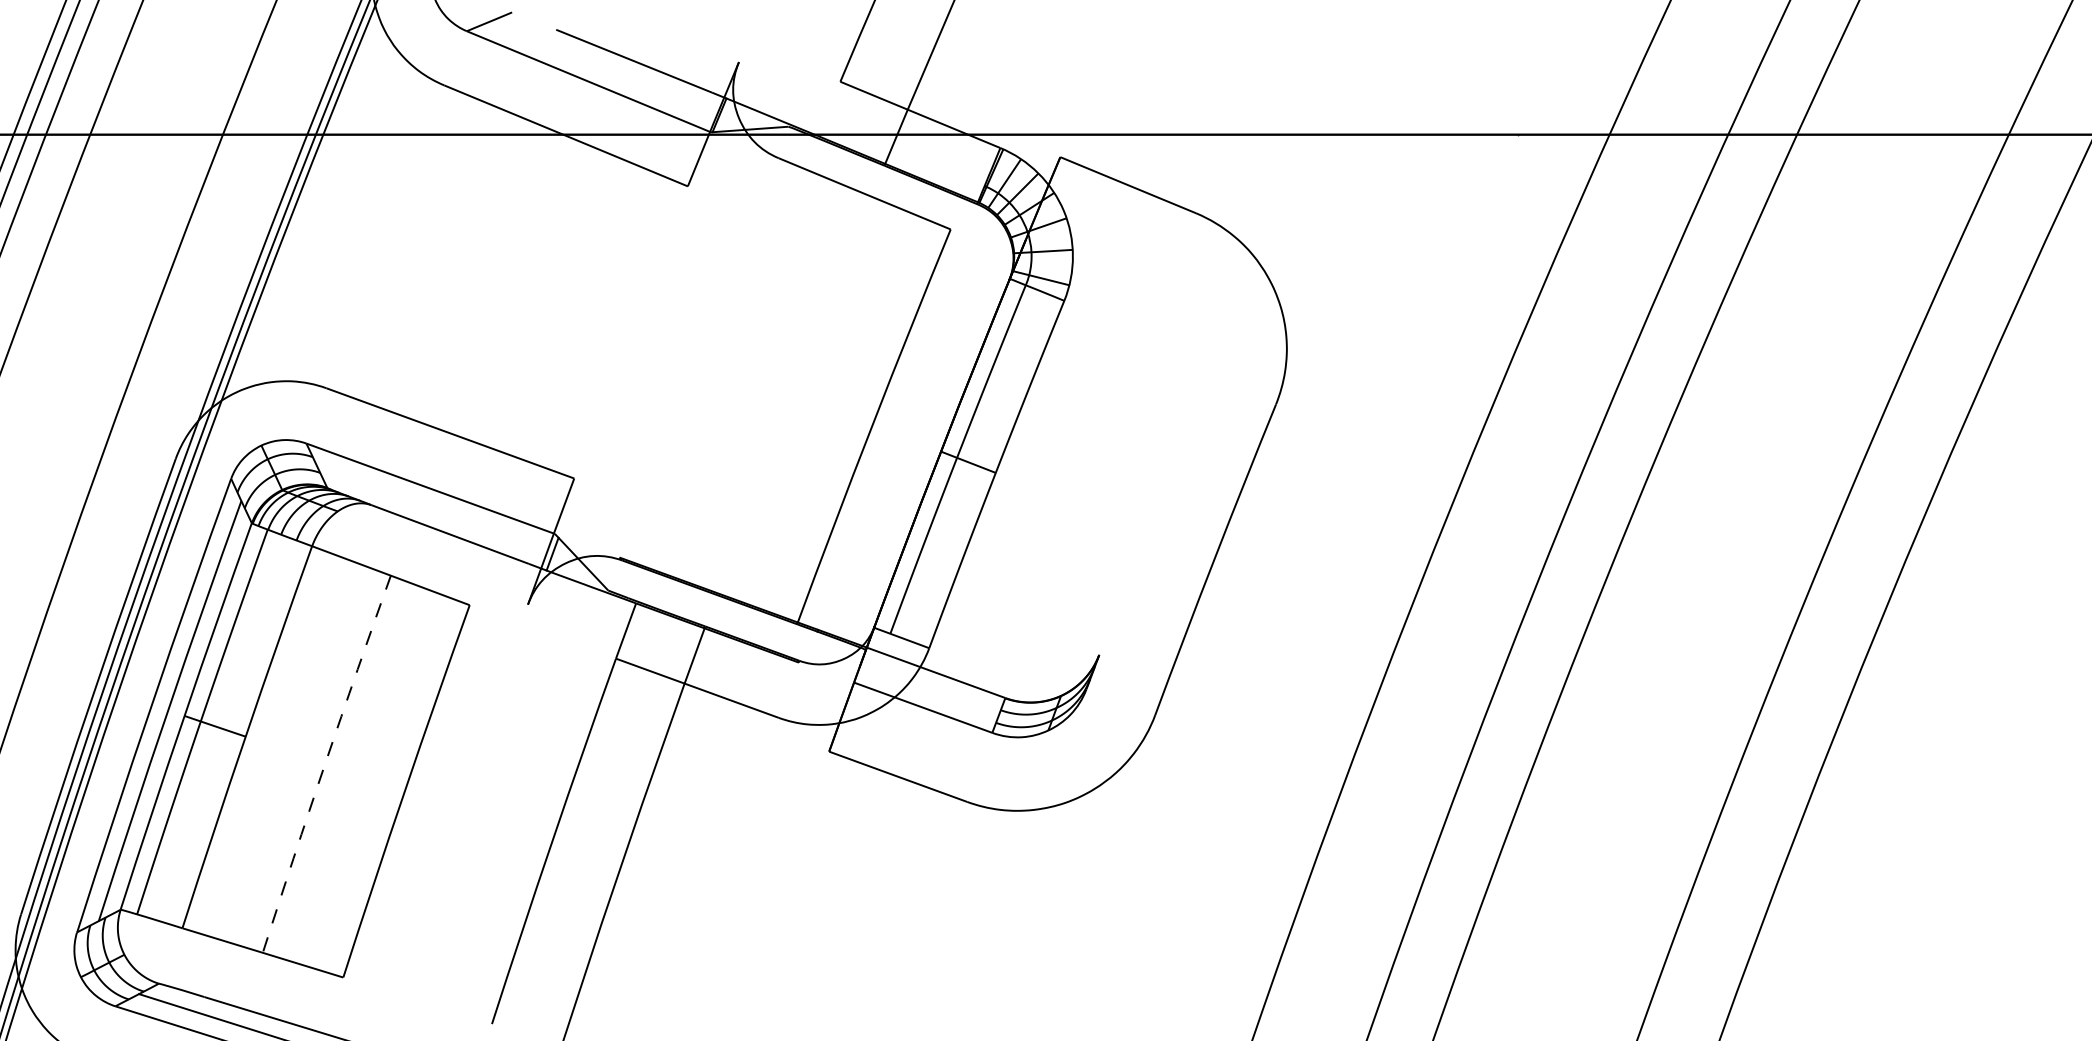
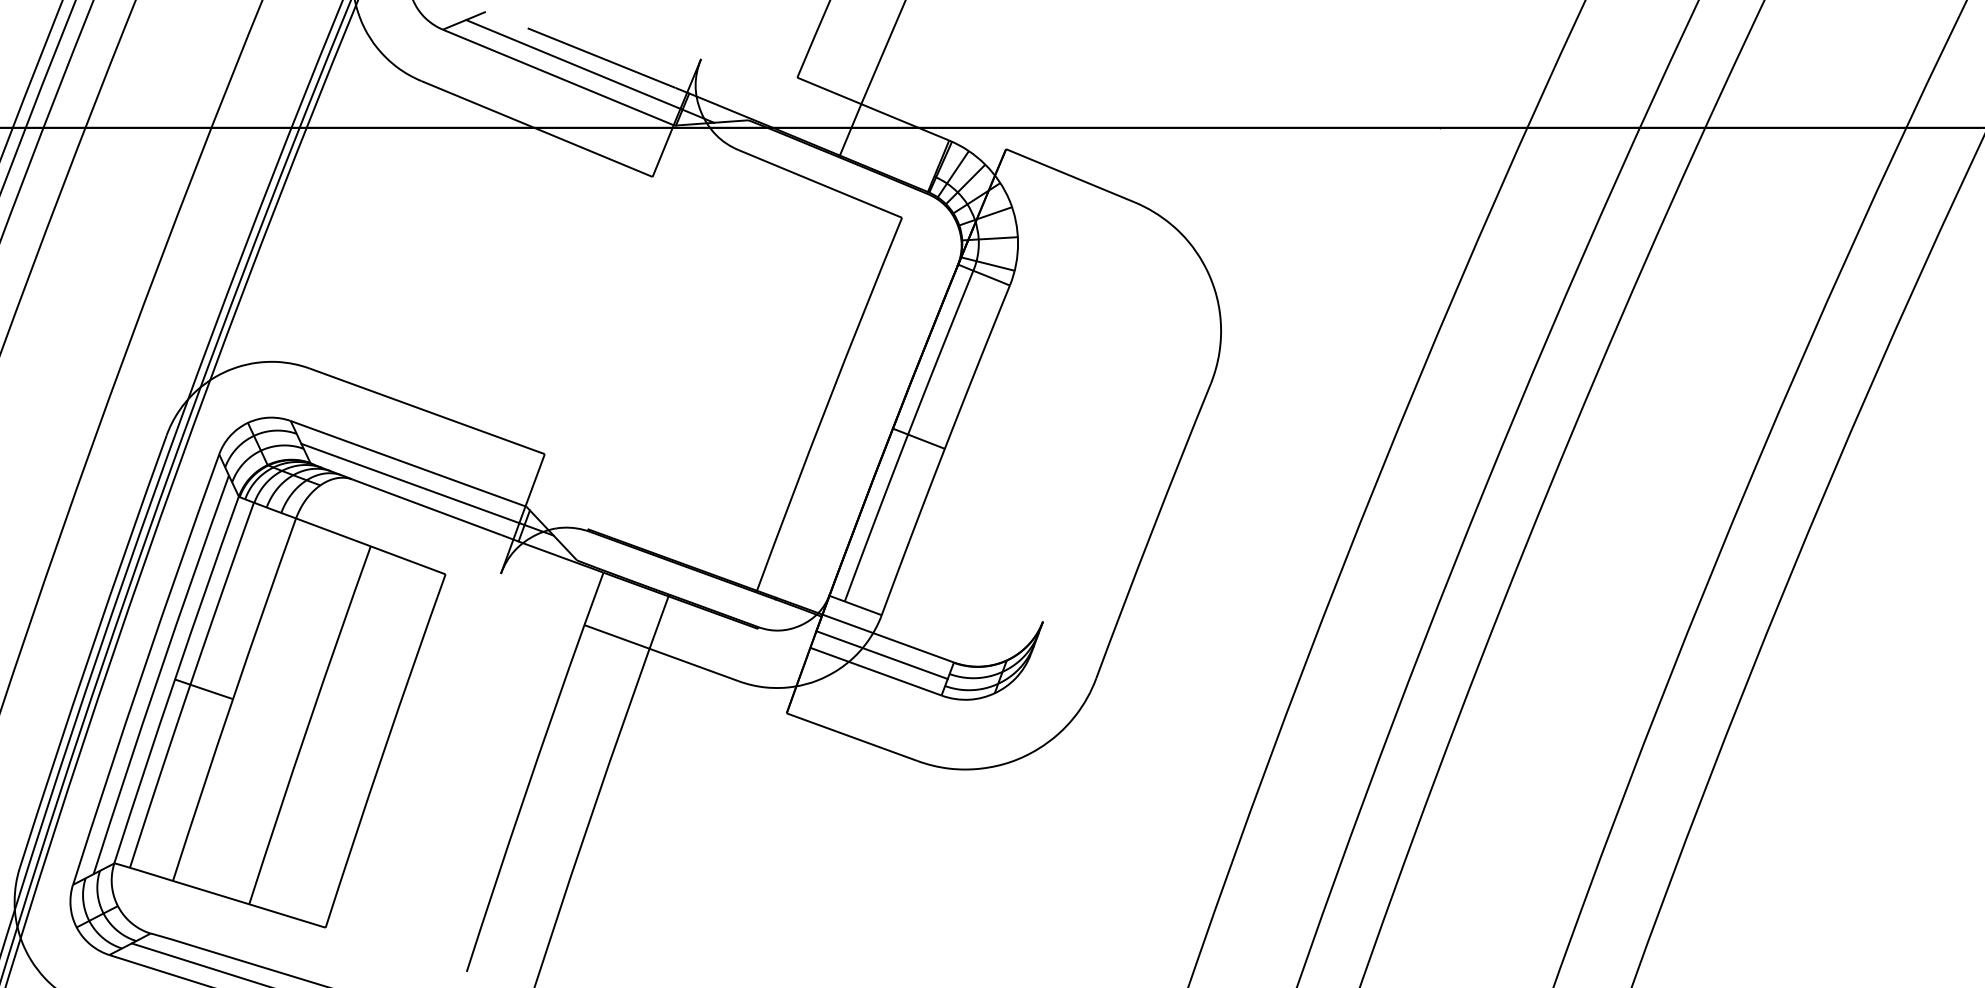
line: (621, 75) -> (589, 71), added
line: (450, 515) -> (427, 489), added
line: (929, 690) -> (881, 655), added
arc: (325, 763) -> (308, 724), dashed -> solid

